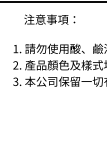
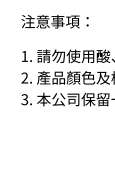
text: (49, 19) -> (54, 21), moved

